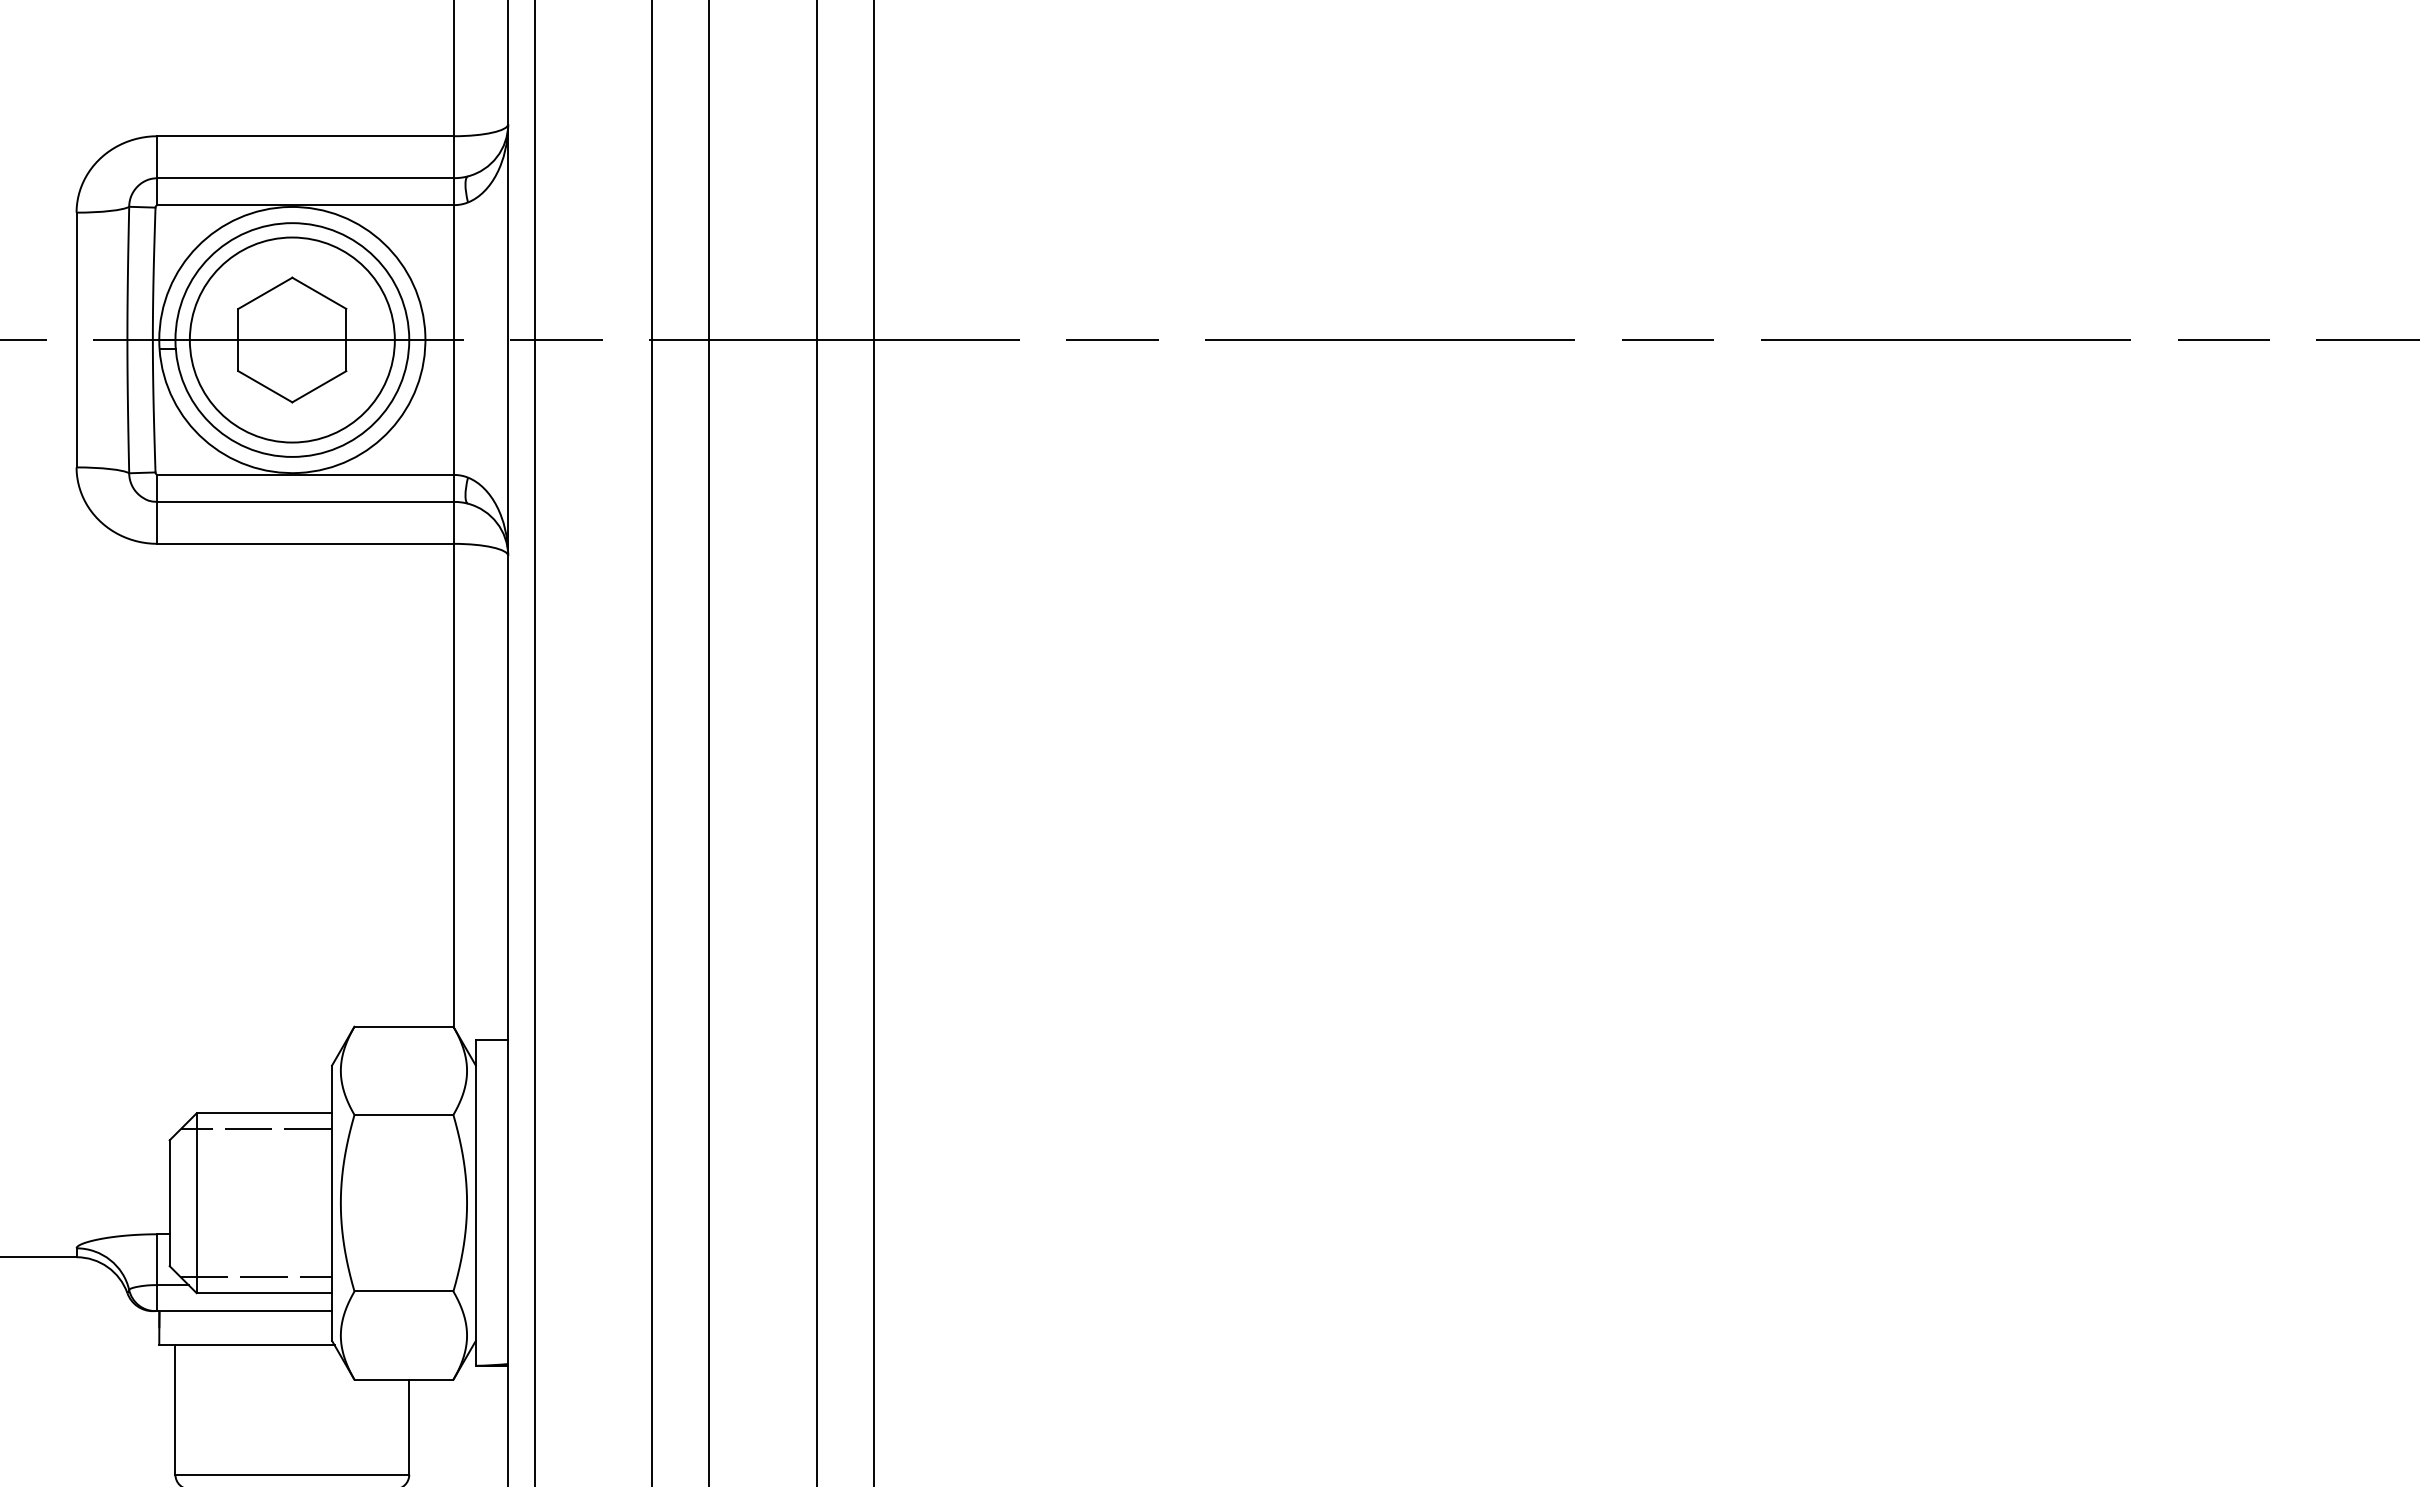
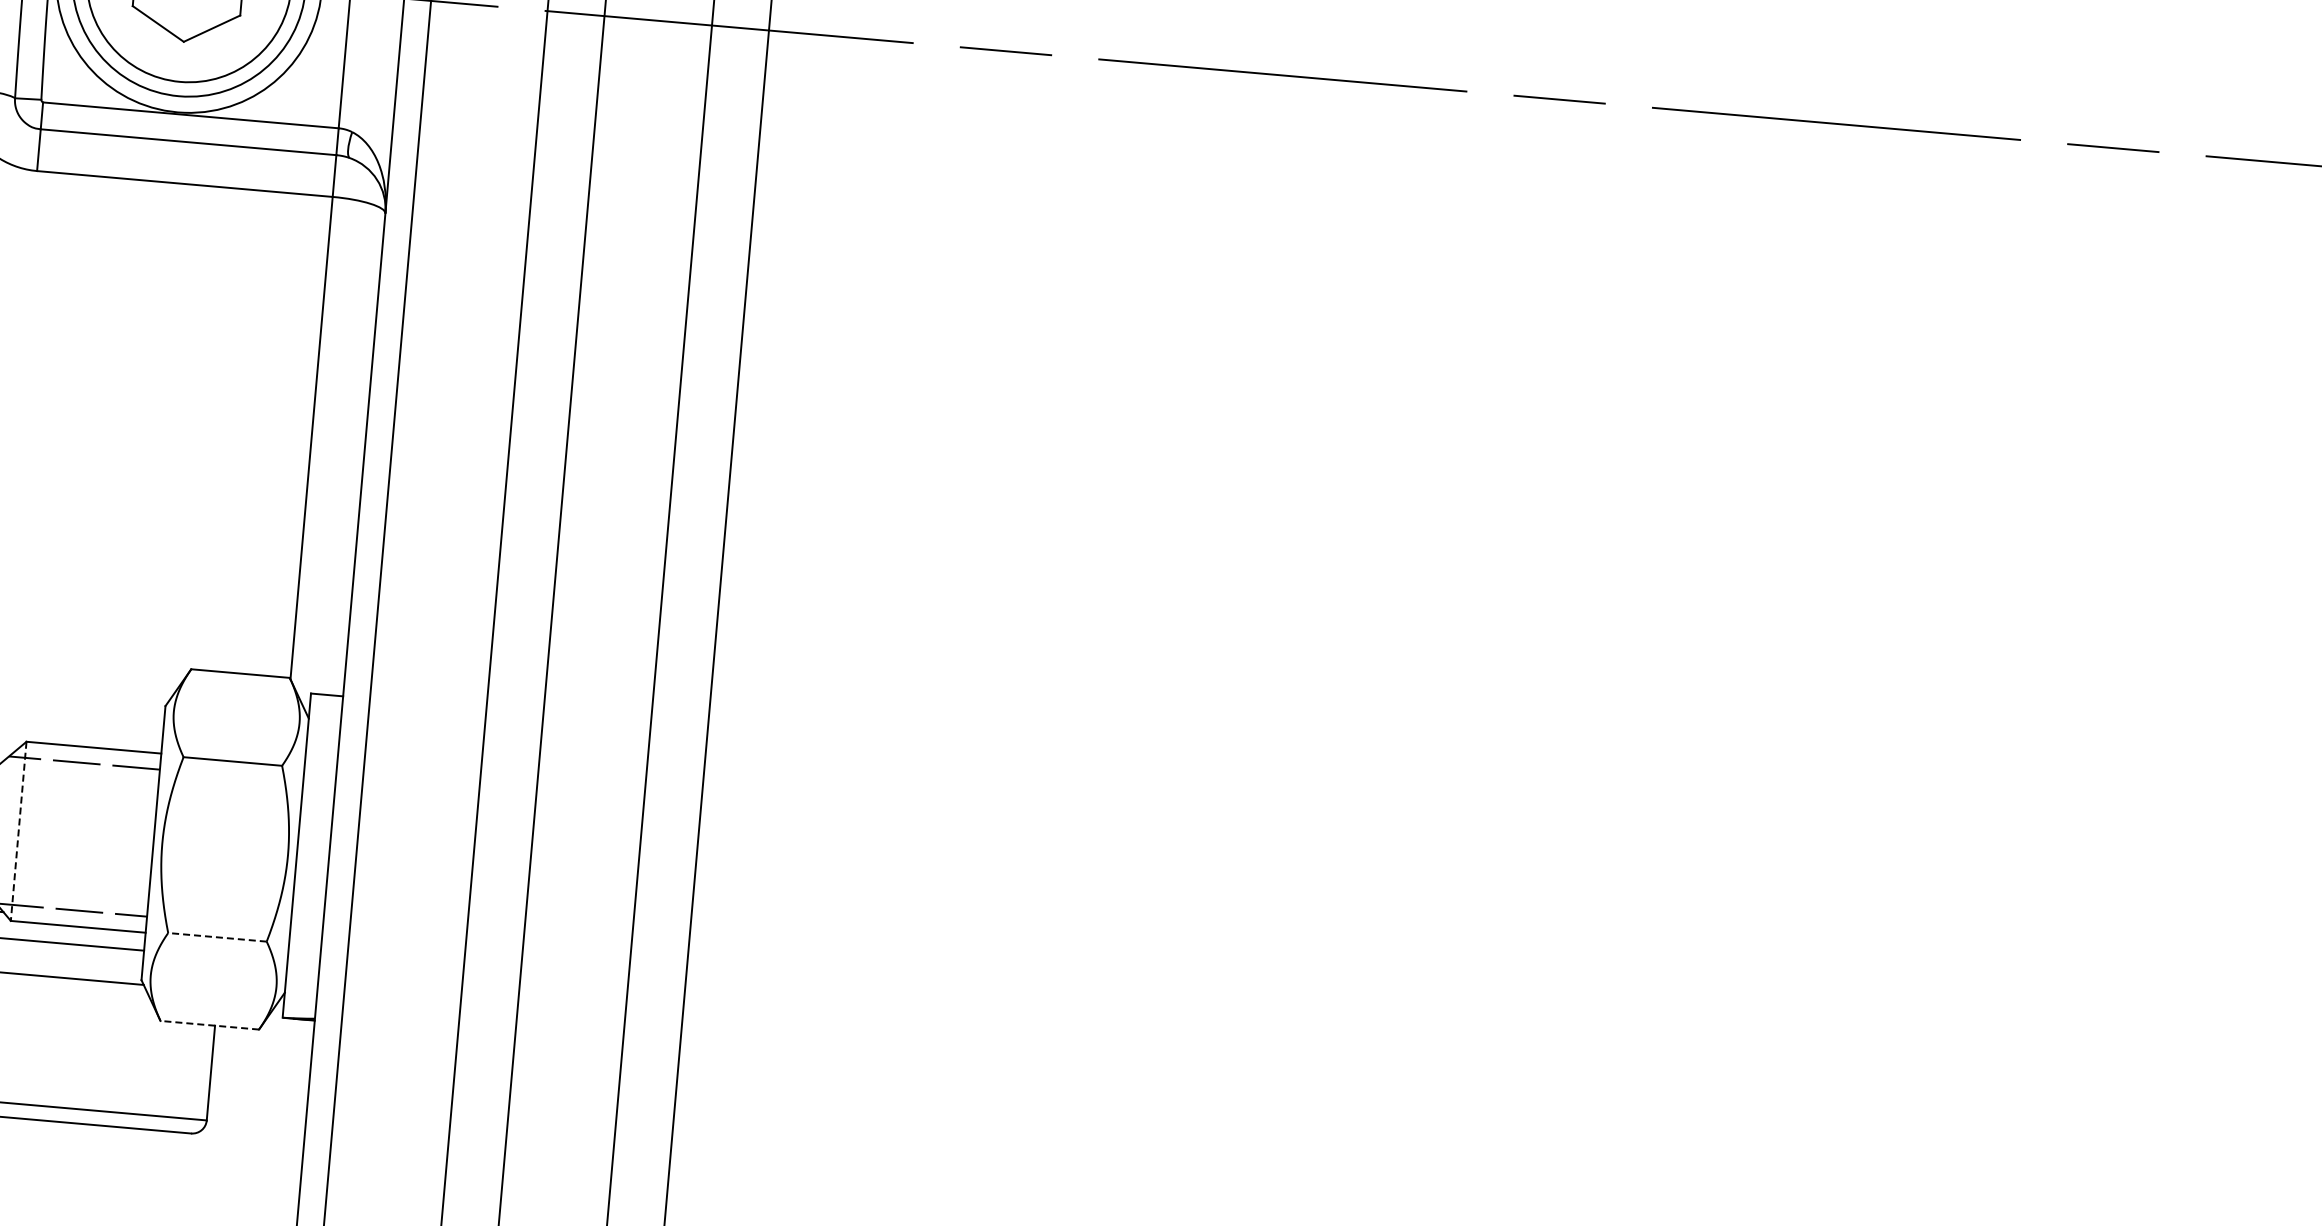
line: (196, 1203) -> (18, 831), solid -> dashed
line: (403, 1291) -> (217, 937), solid -> dashed
line: (403, 1379) -> (209, 1024), solid -> dashed

